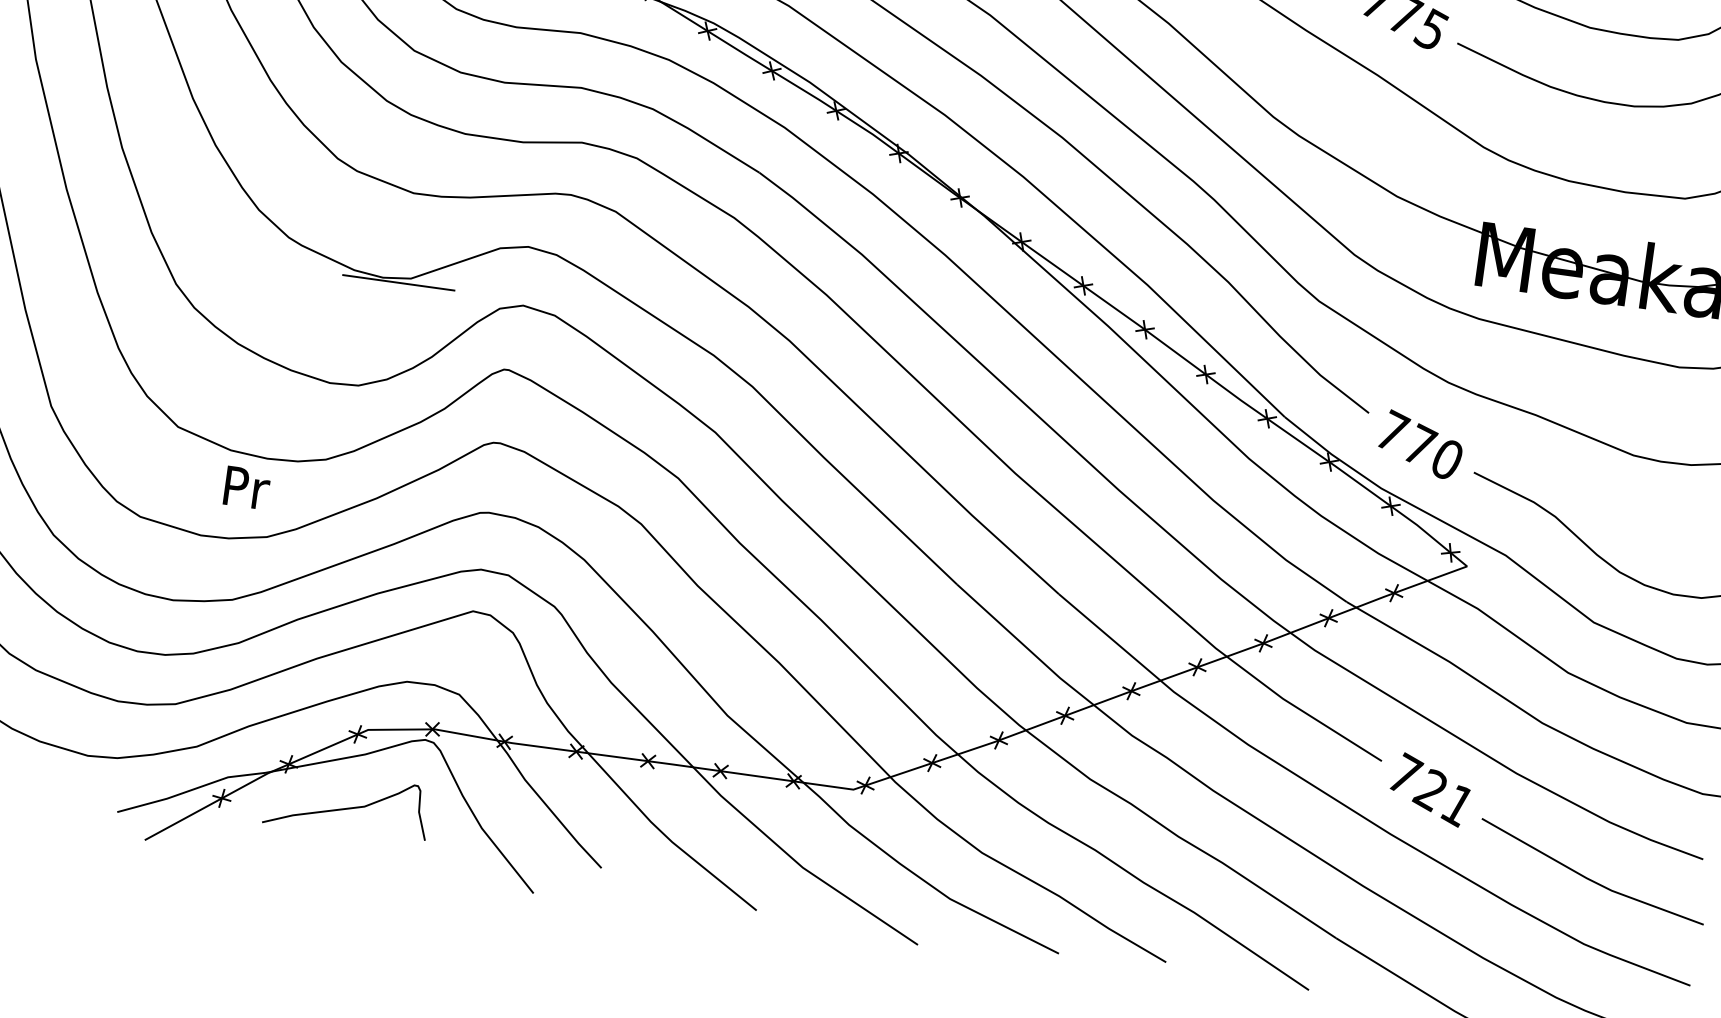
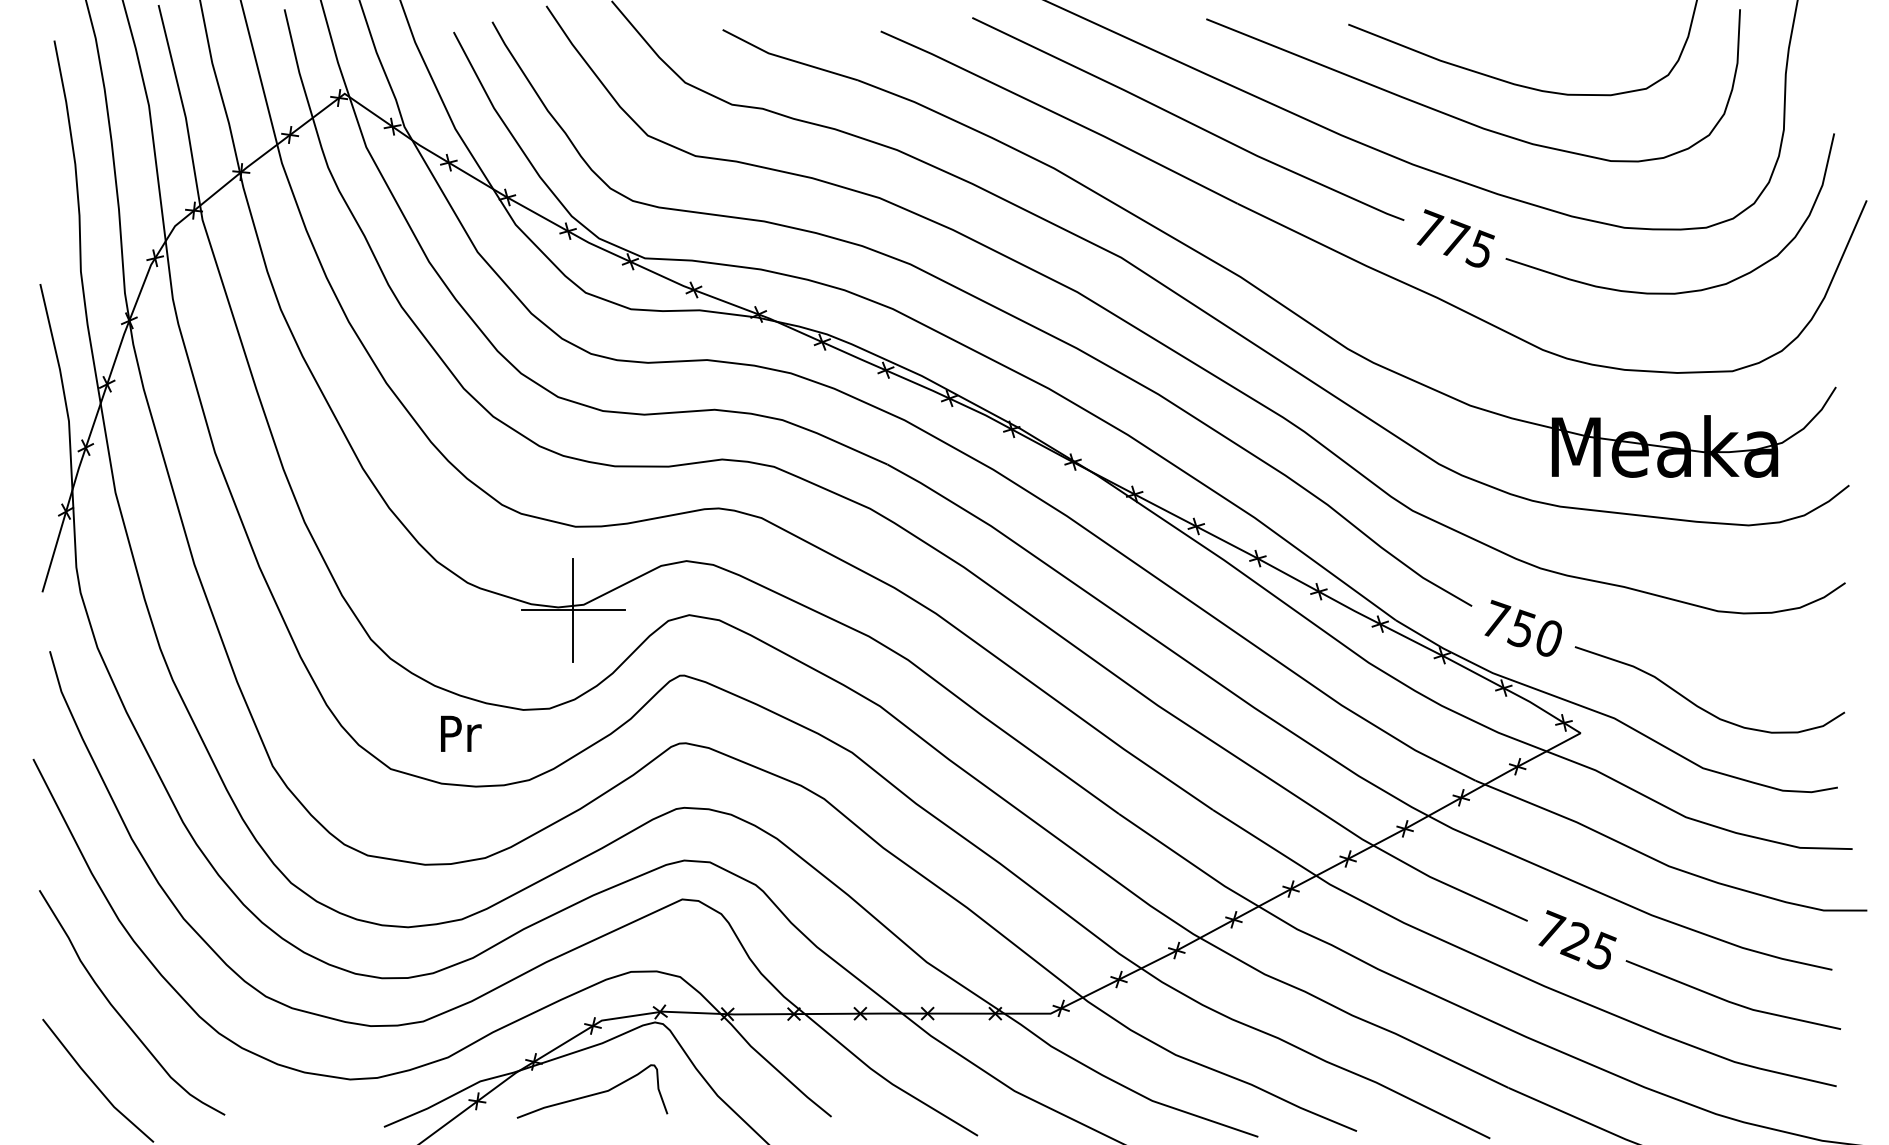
line: (399, 282) -> (573, 609), added
text: (1420, 444) -> (1522, 628), 770 -> 750
text: (247, 487) -> (461, 733), moved
text: (1456, 805) -> (1601, 951), 721 -> 725

